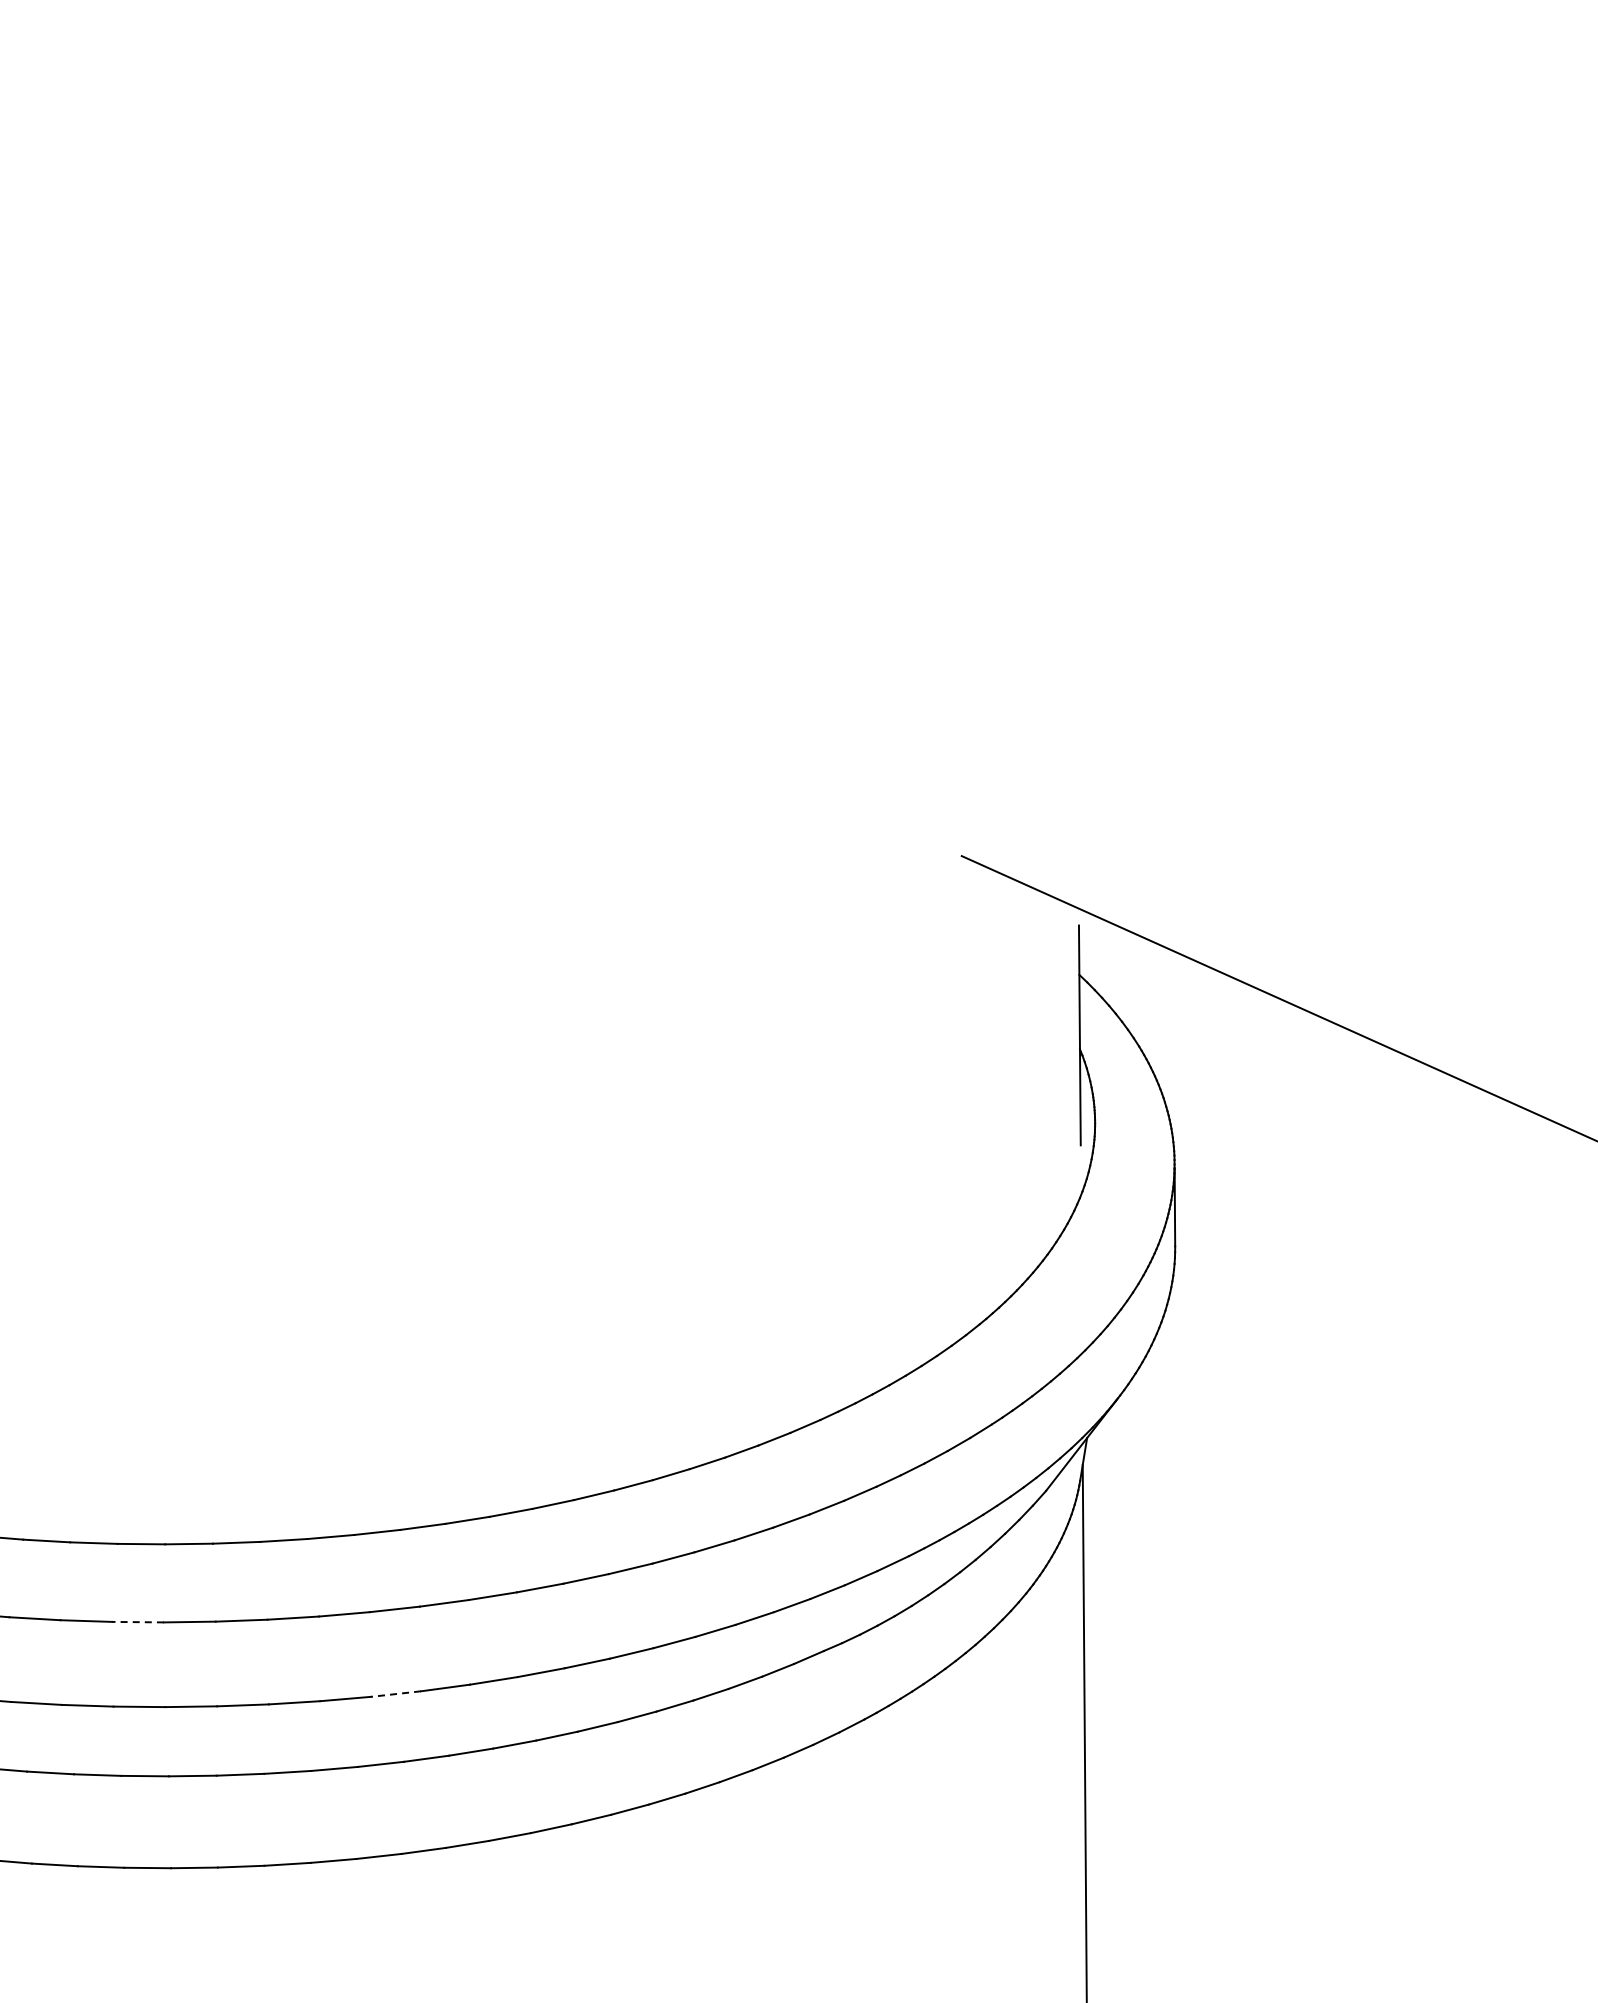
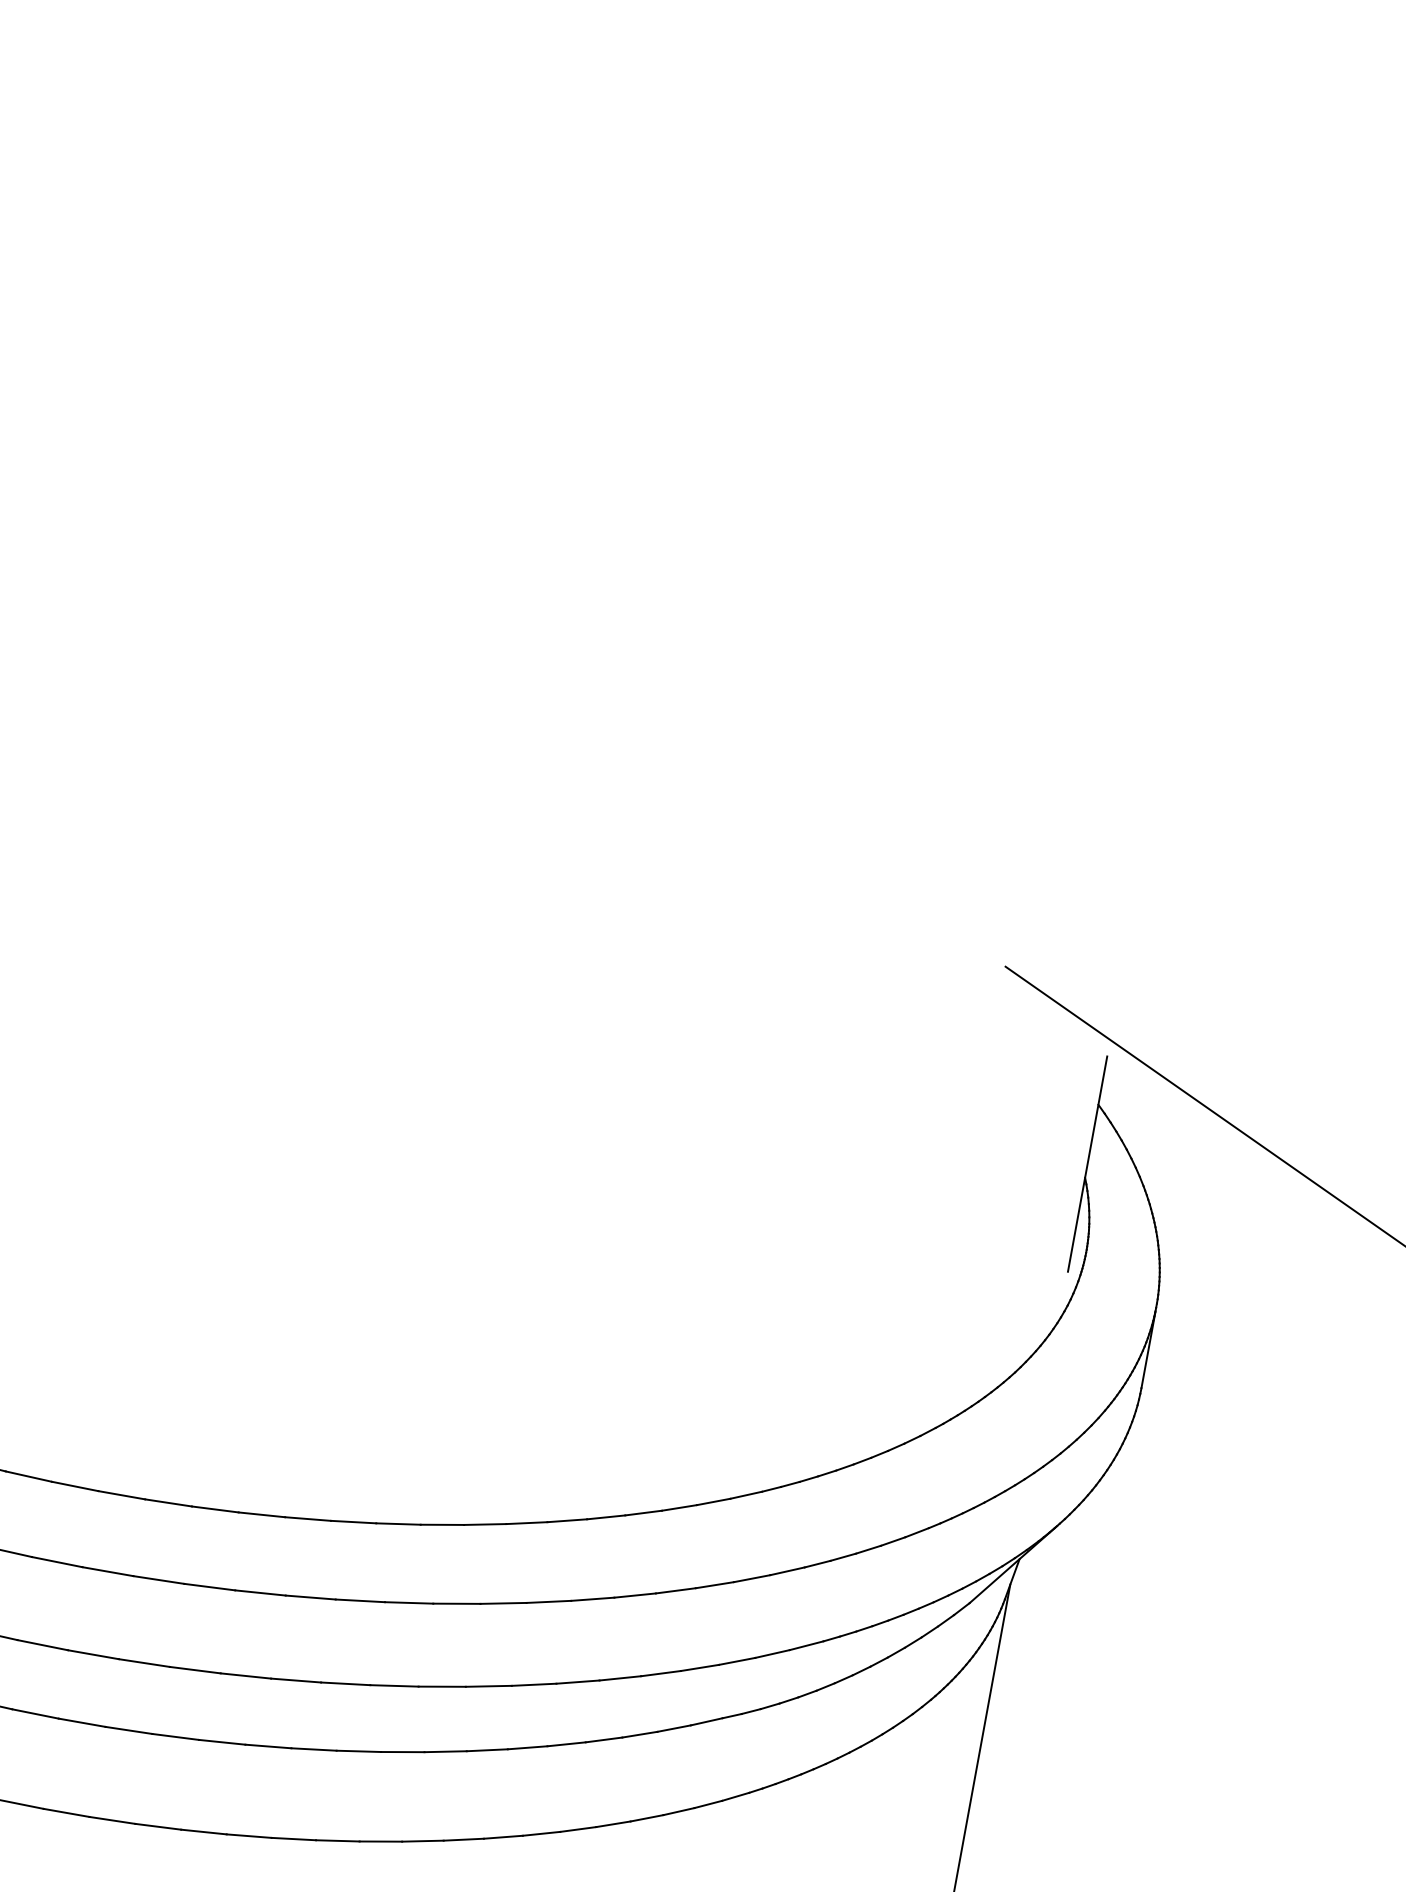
line: (138, 1622) -> (57, 1562), dashed -> solid
line: (395, 1694) -> (295, 1680), dashed -> solid

